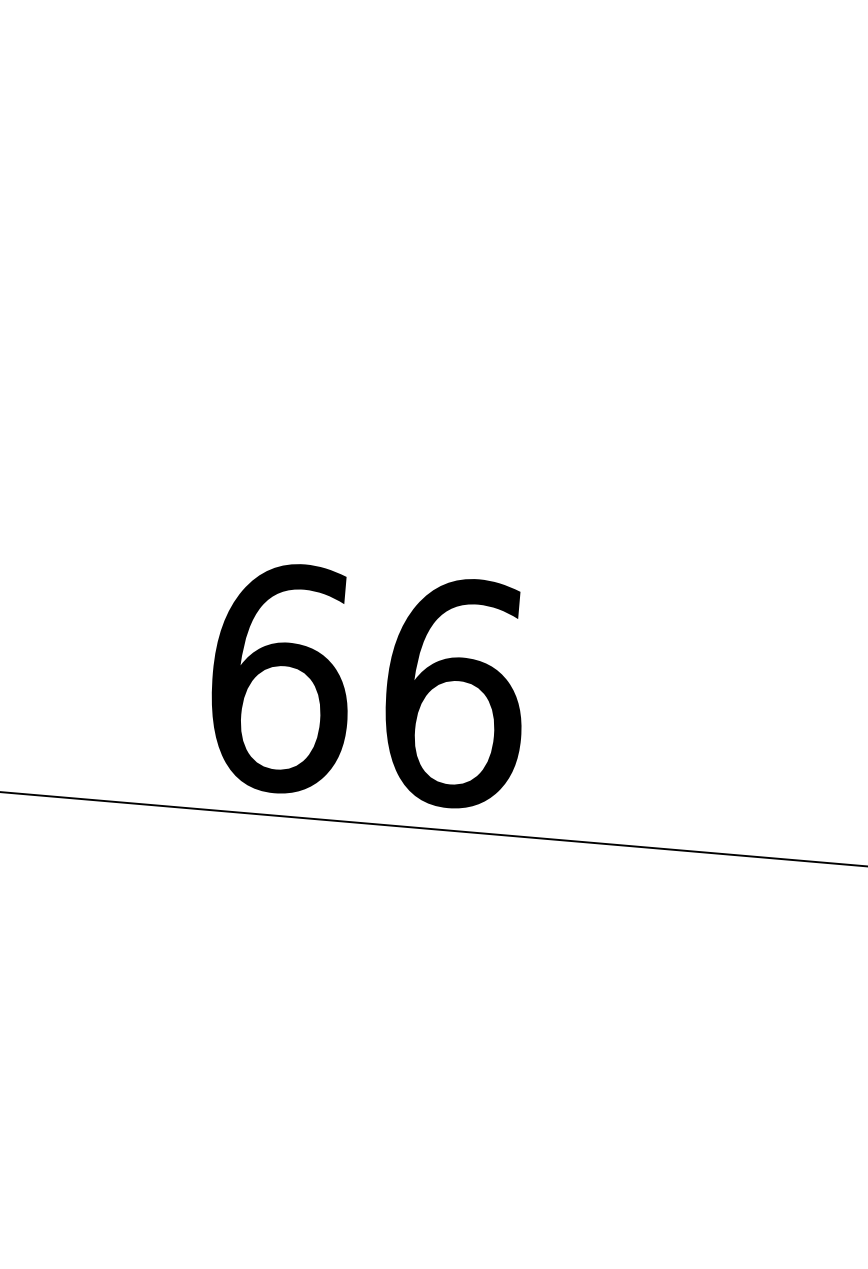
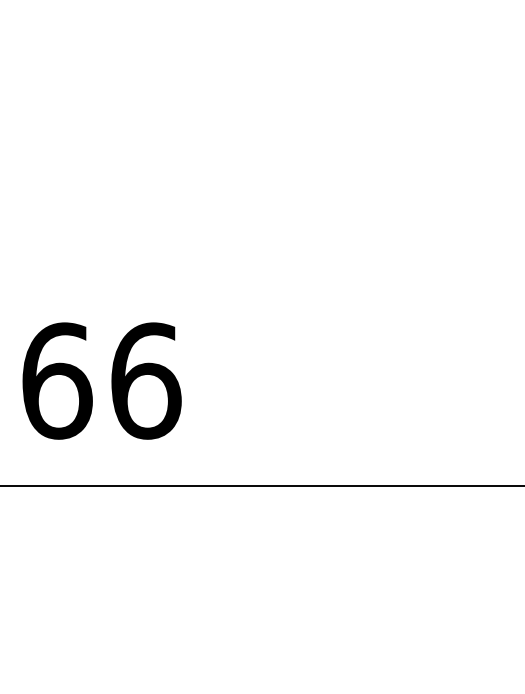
text: (367, 684) -> (101, 380), moved

